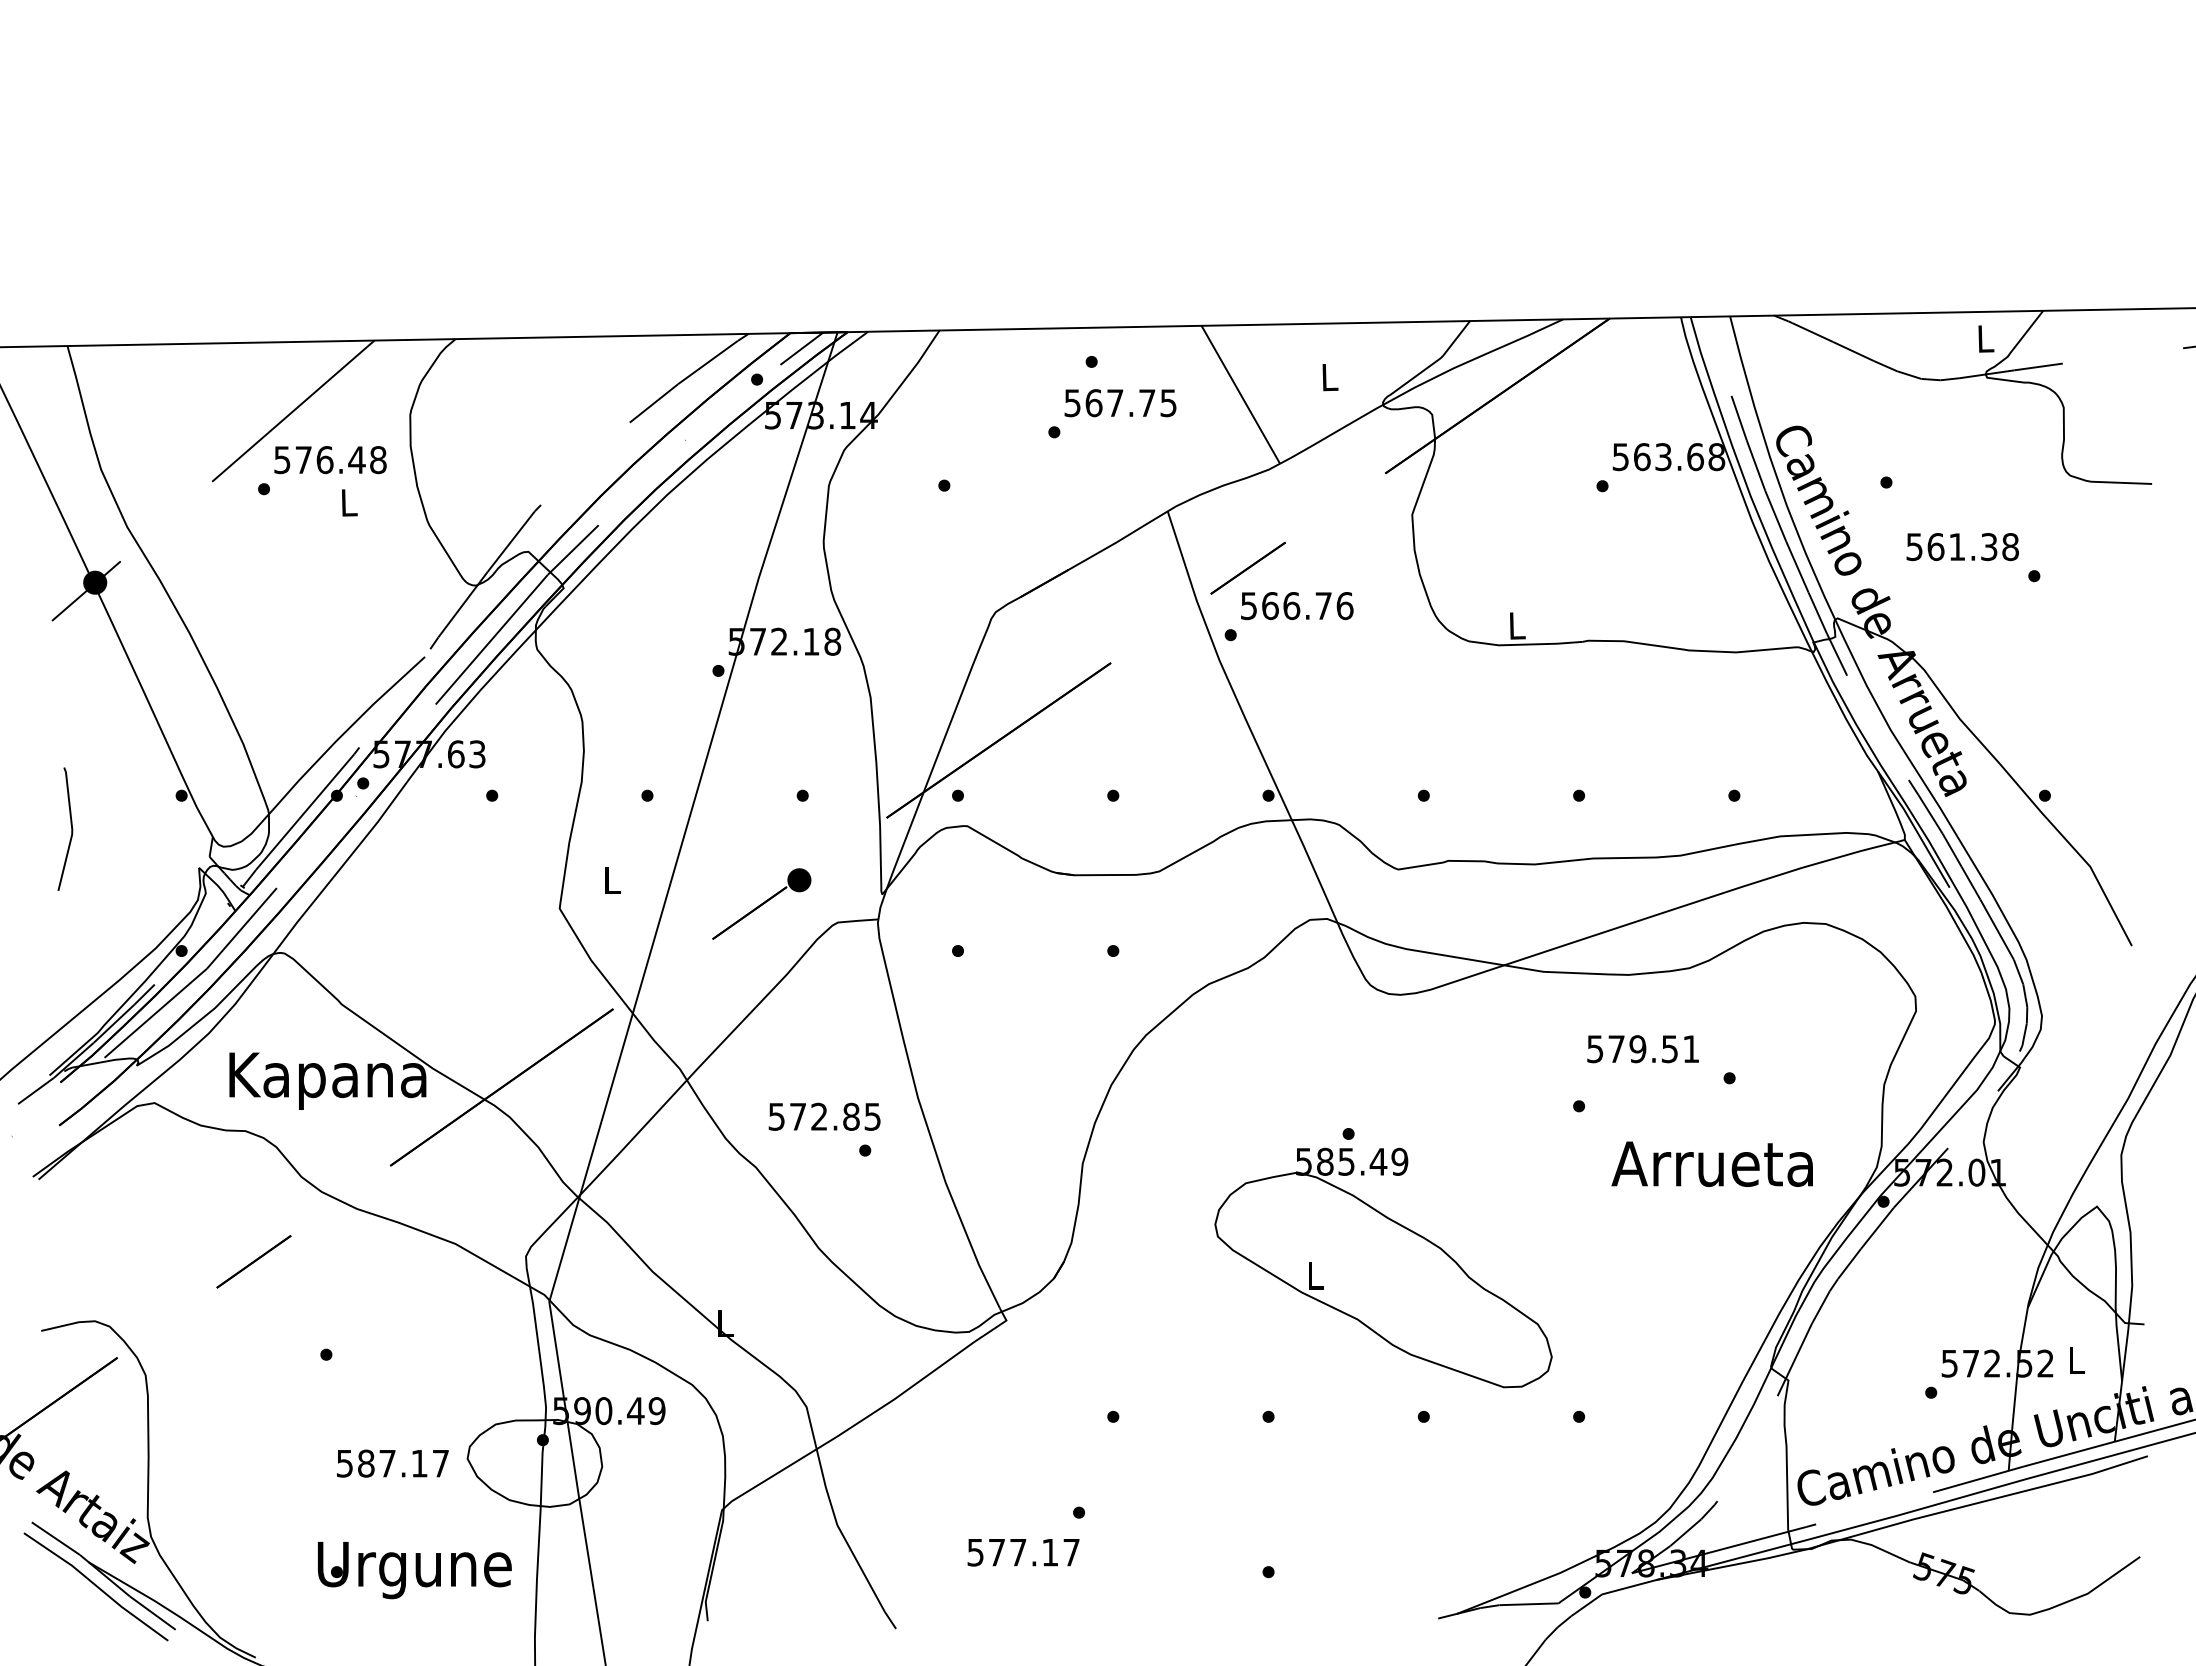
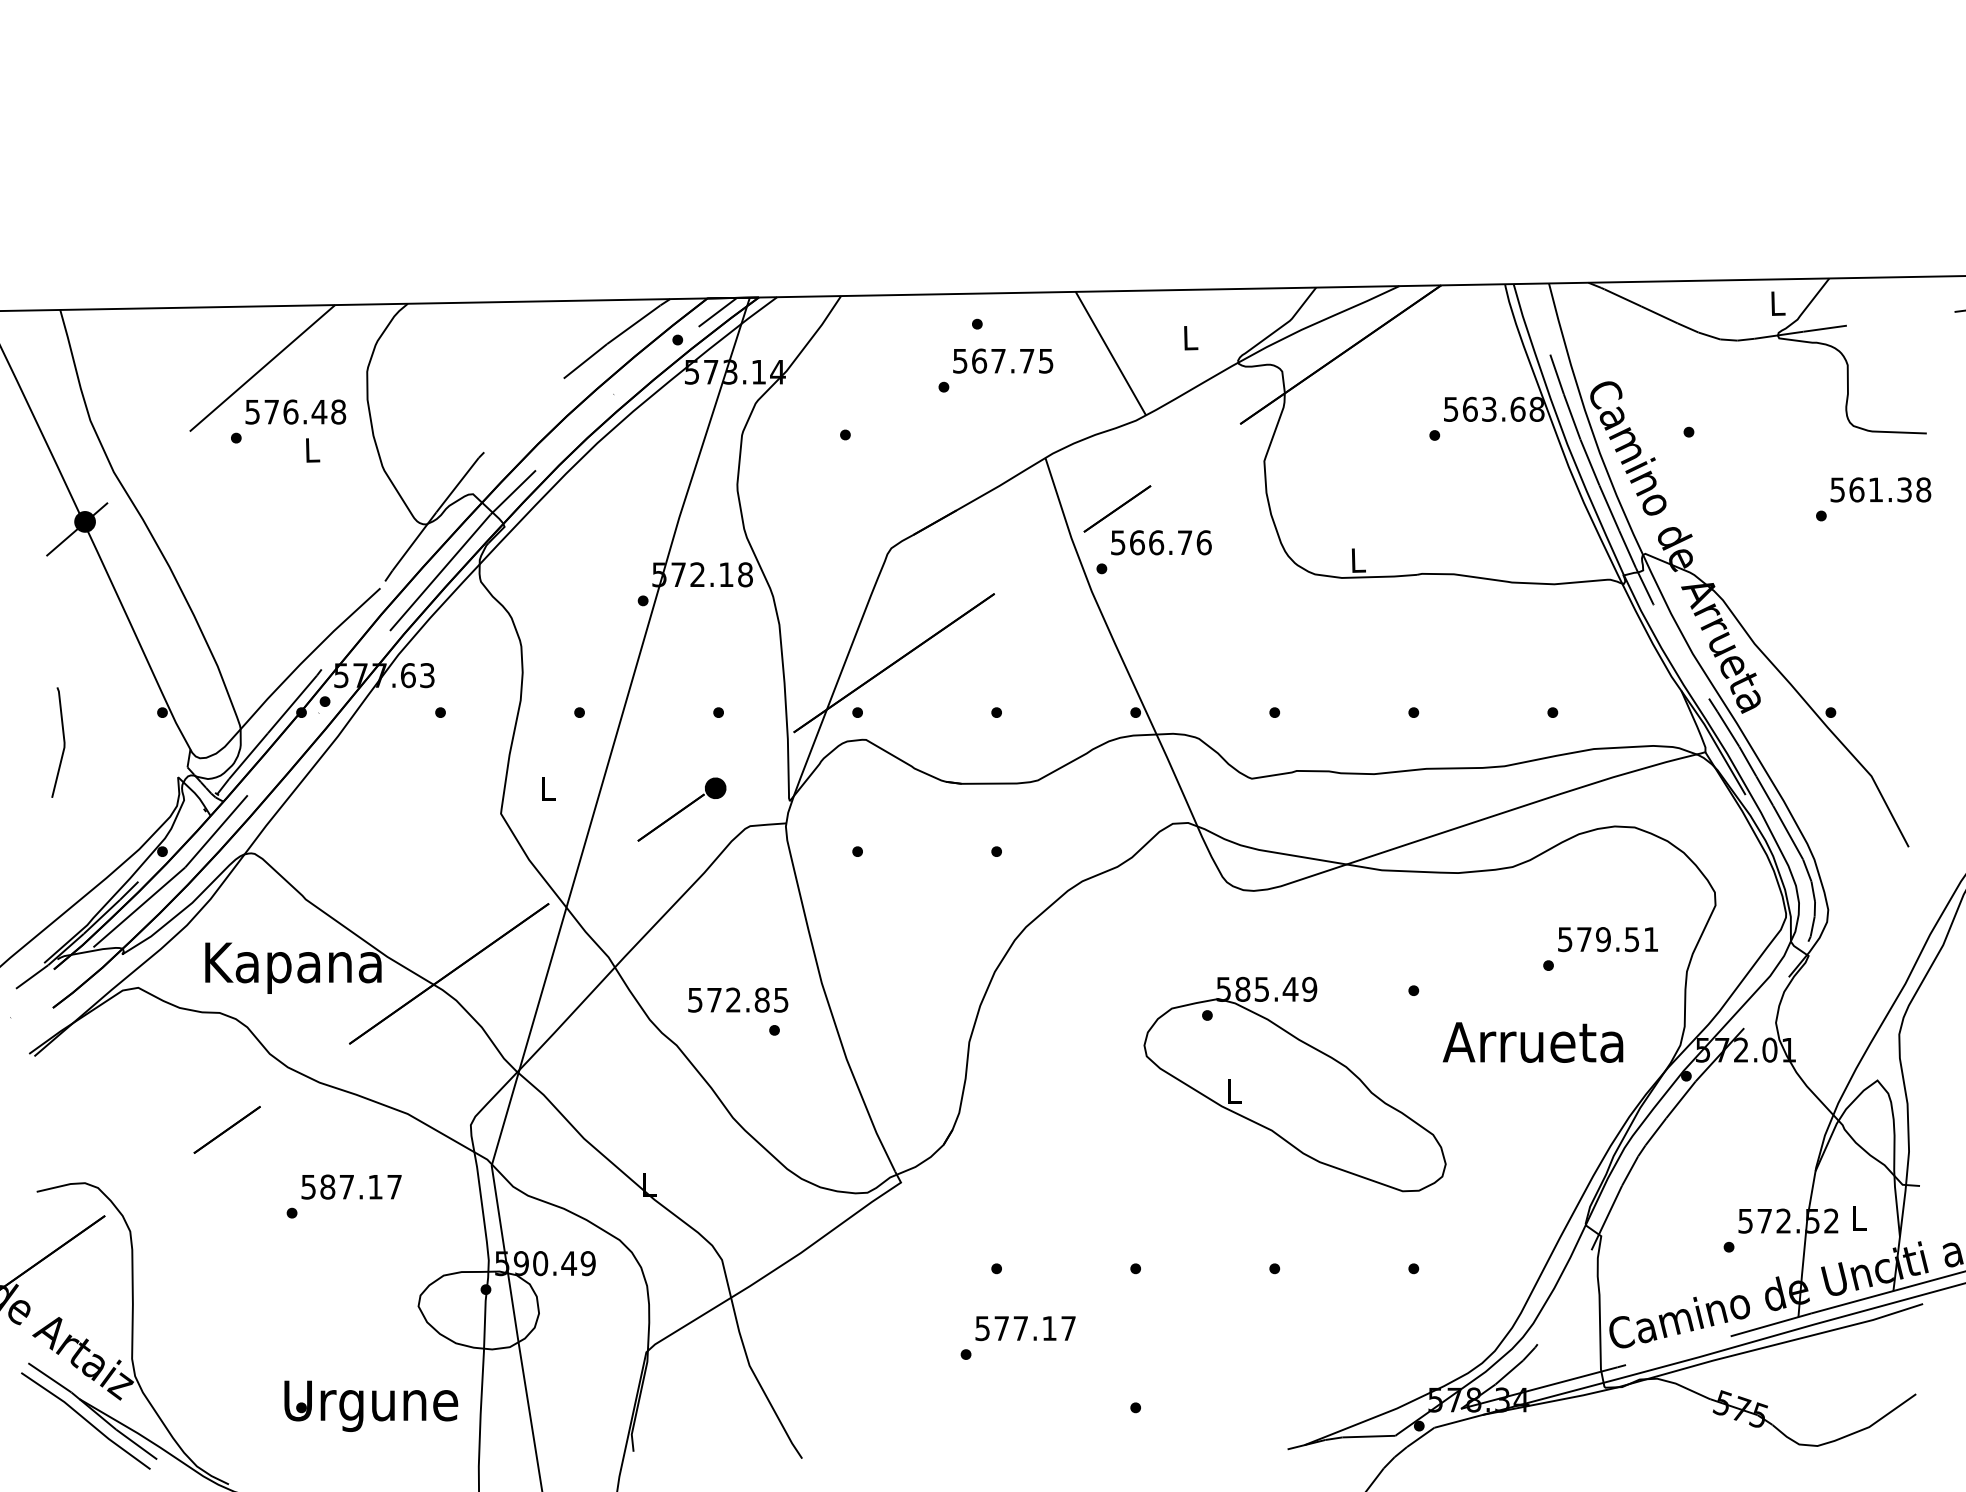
text: (1962, 547) -> (1880, 490), moved
text: (1642, 1049) -> (1607, 939), moved
part: (1383, 1267) -> (1295, 1084), moved
text: (392, 1463) -> (351, 1186), moved
text: (1023, 1552) -> (1025, 1328), moved

